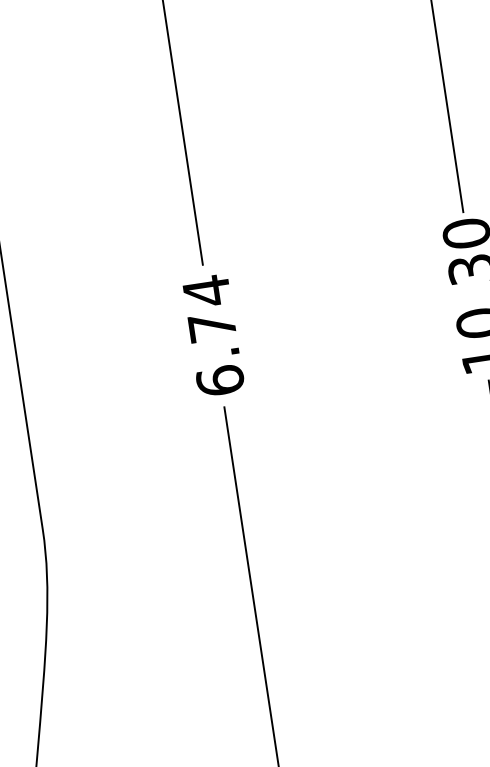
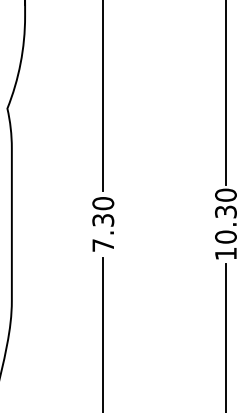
text: (213, 333) -> (103, 223), 6.74 -> 7.30

